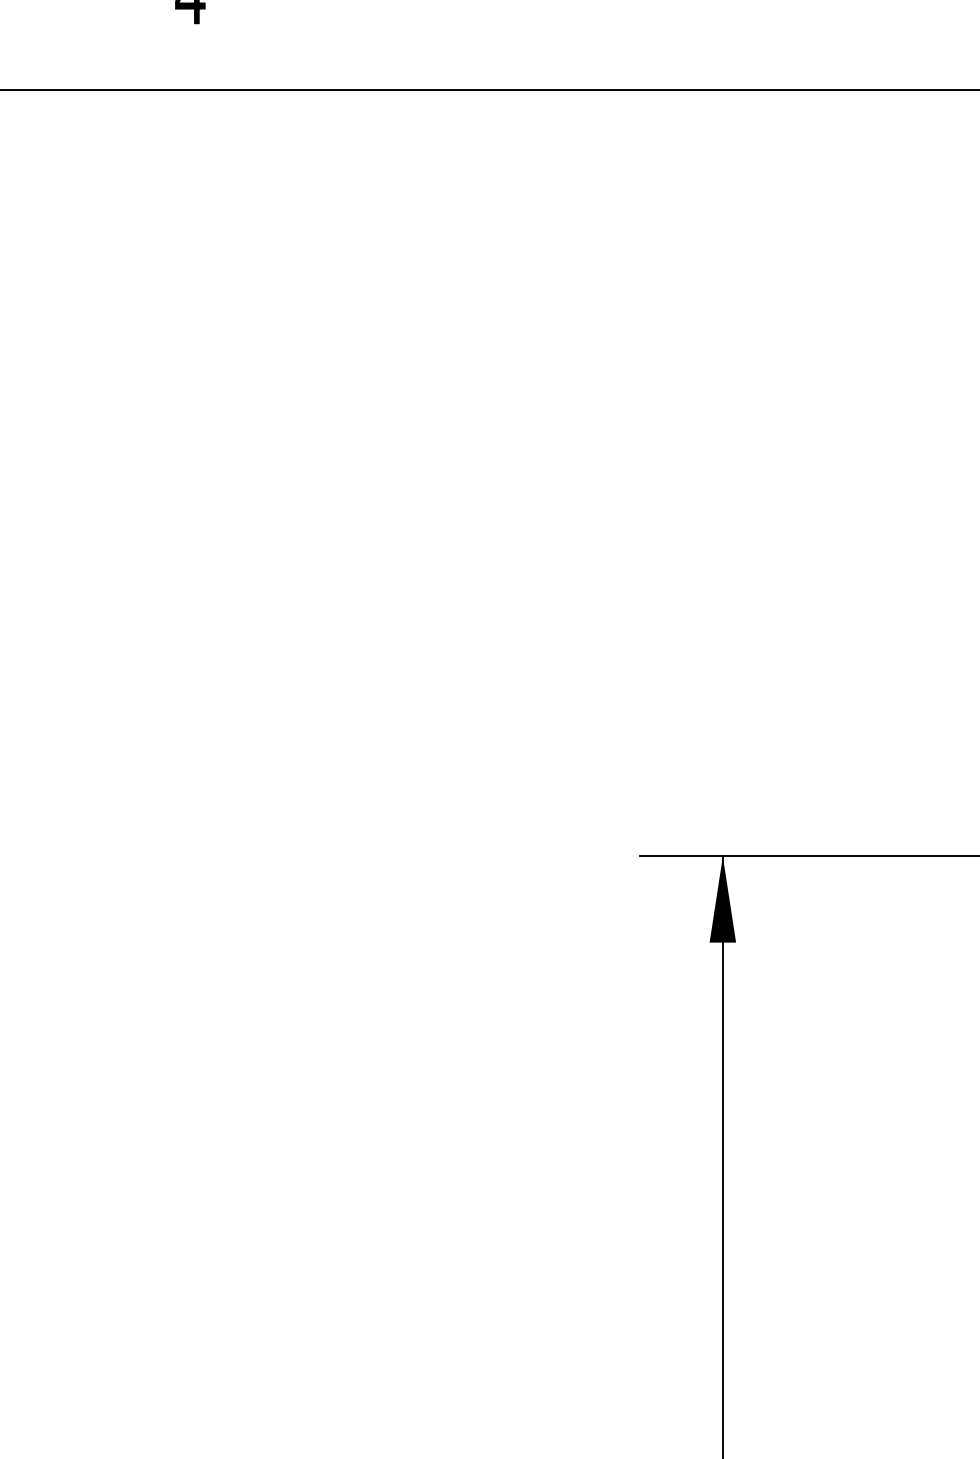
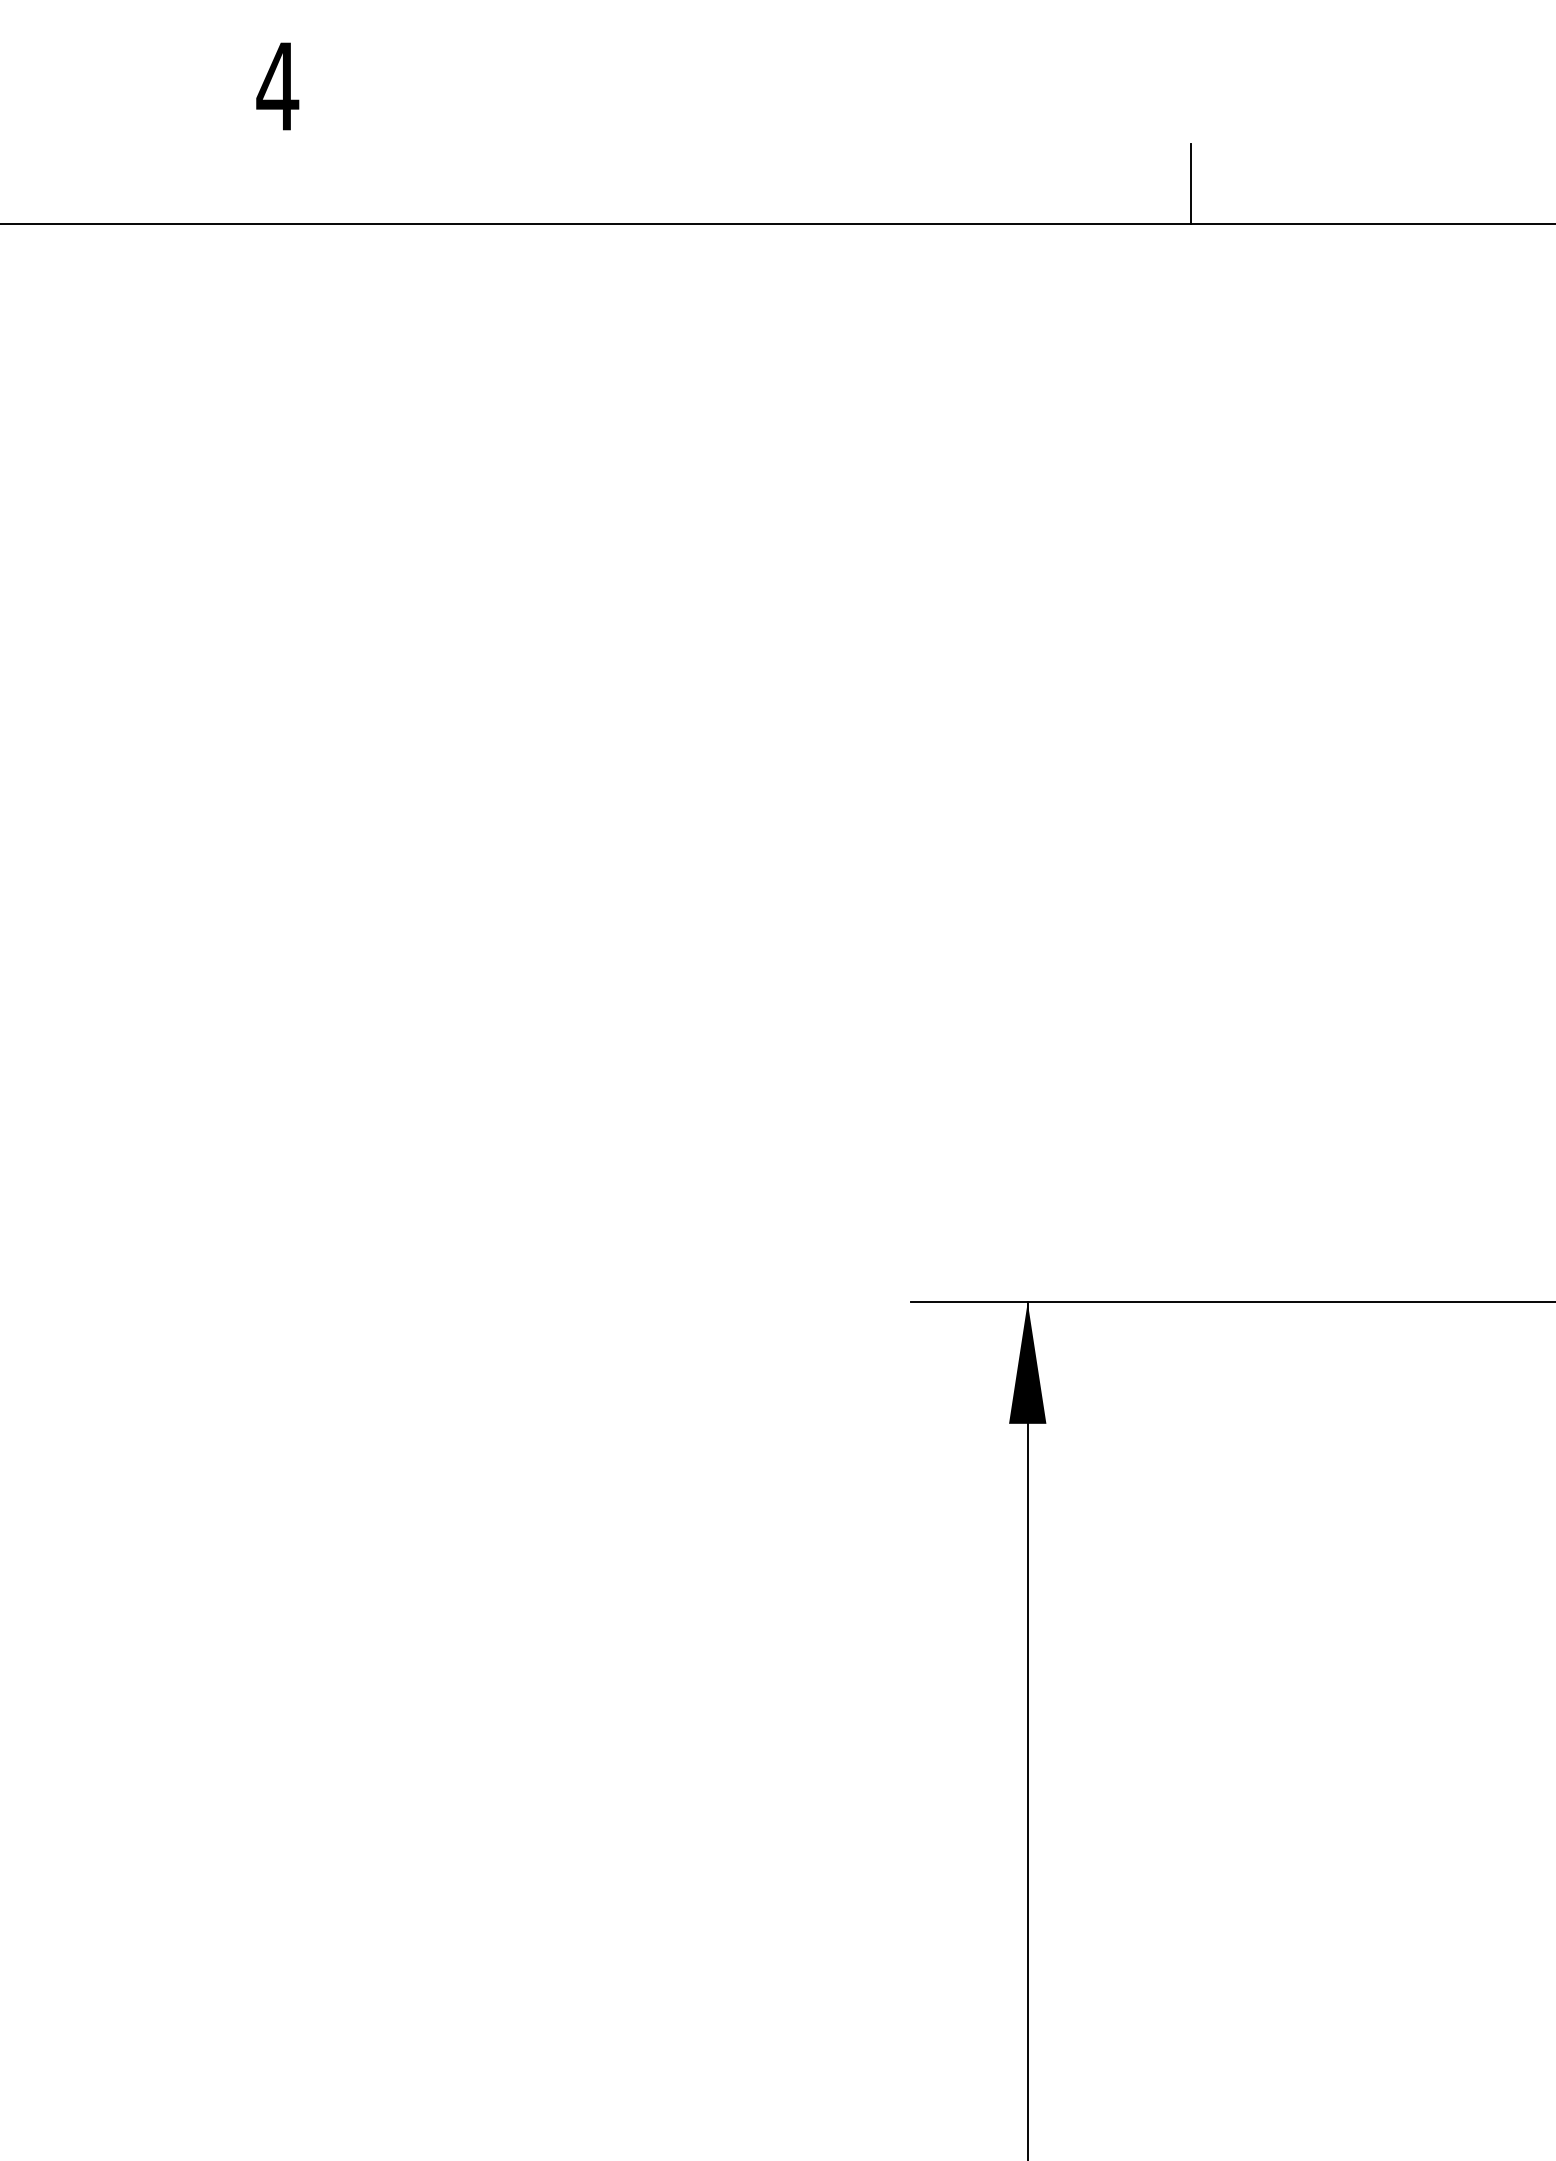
line: (839, 62) -> (1191, 183), added

